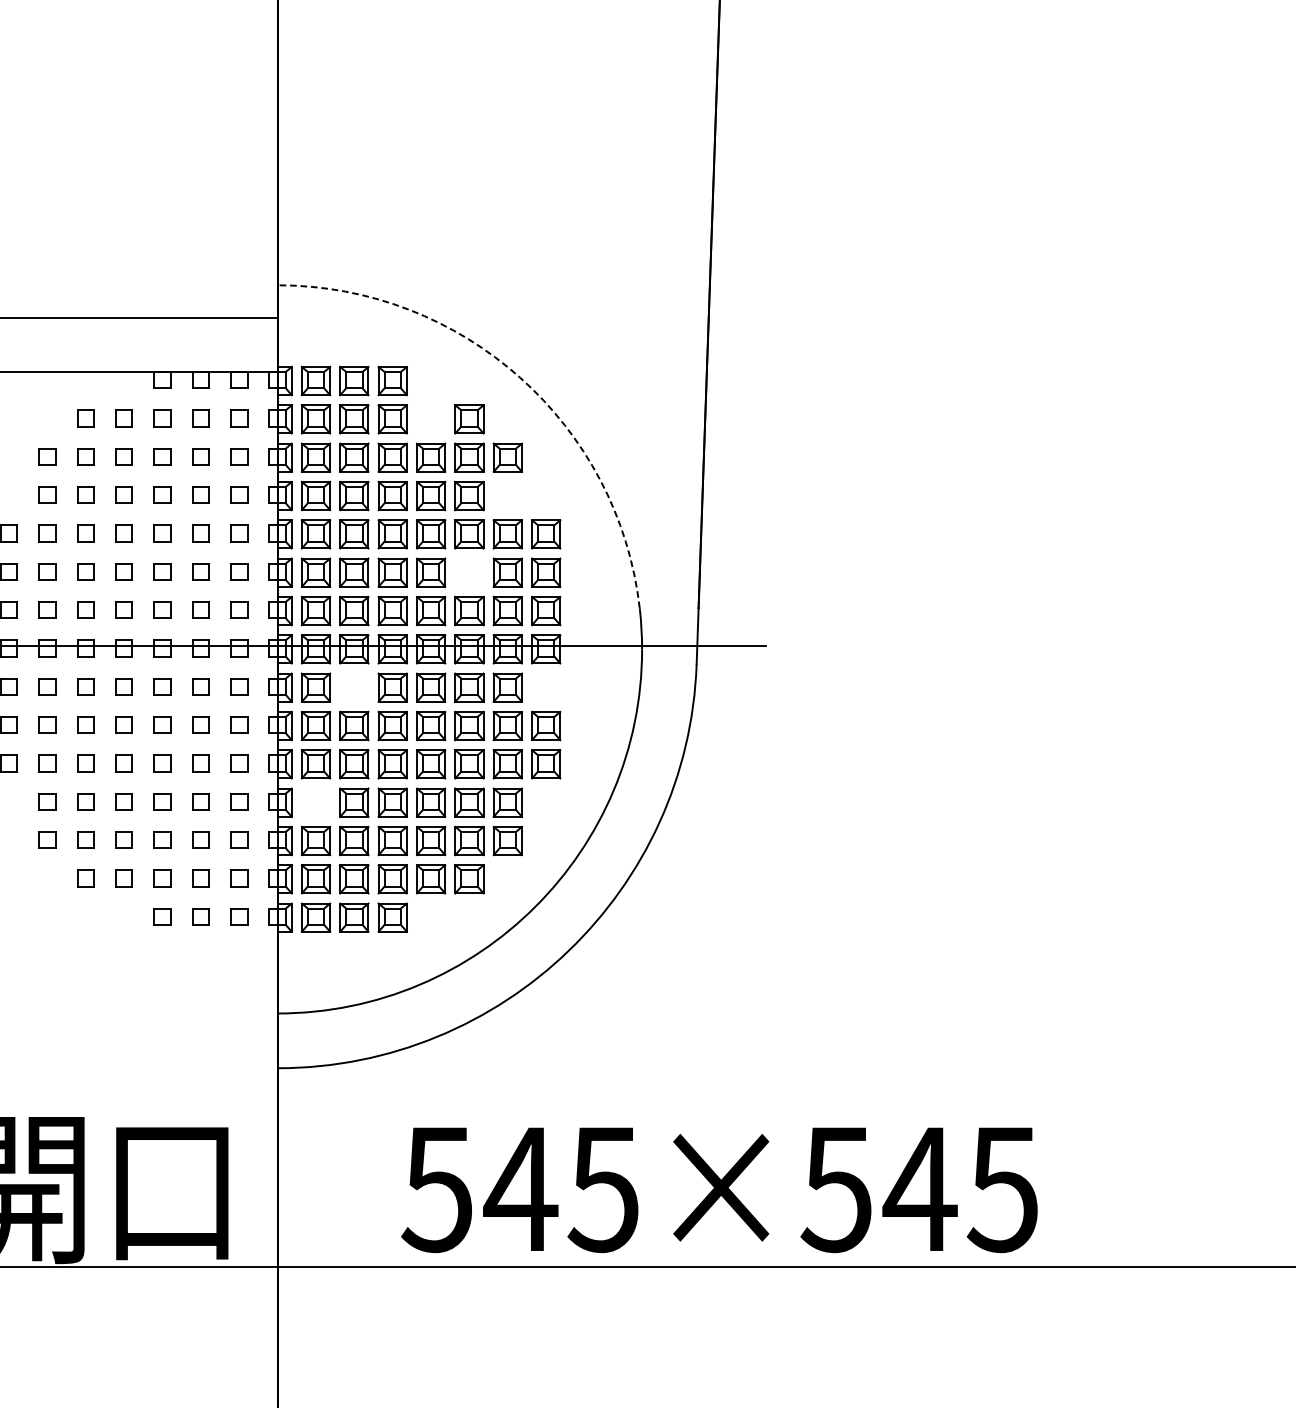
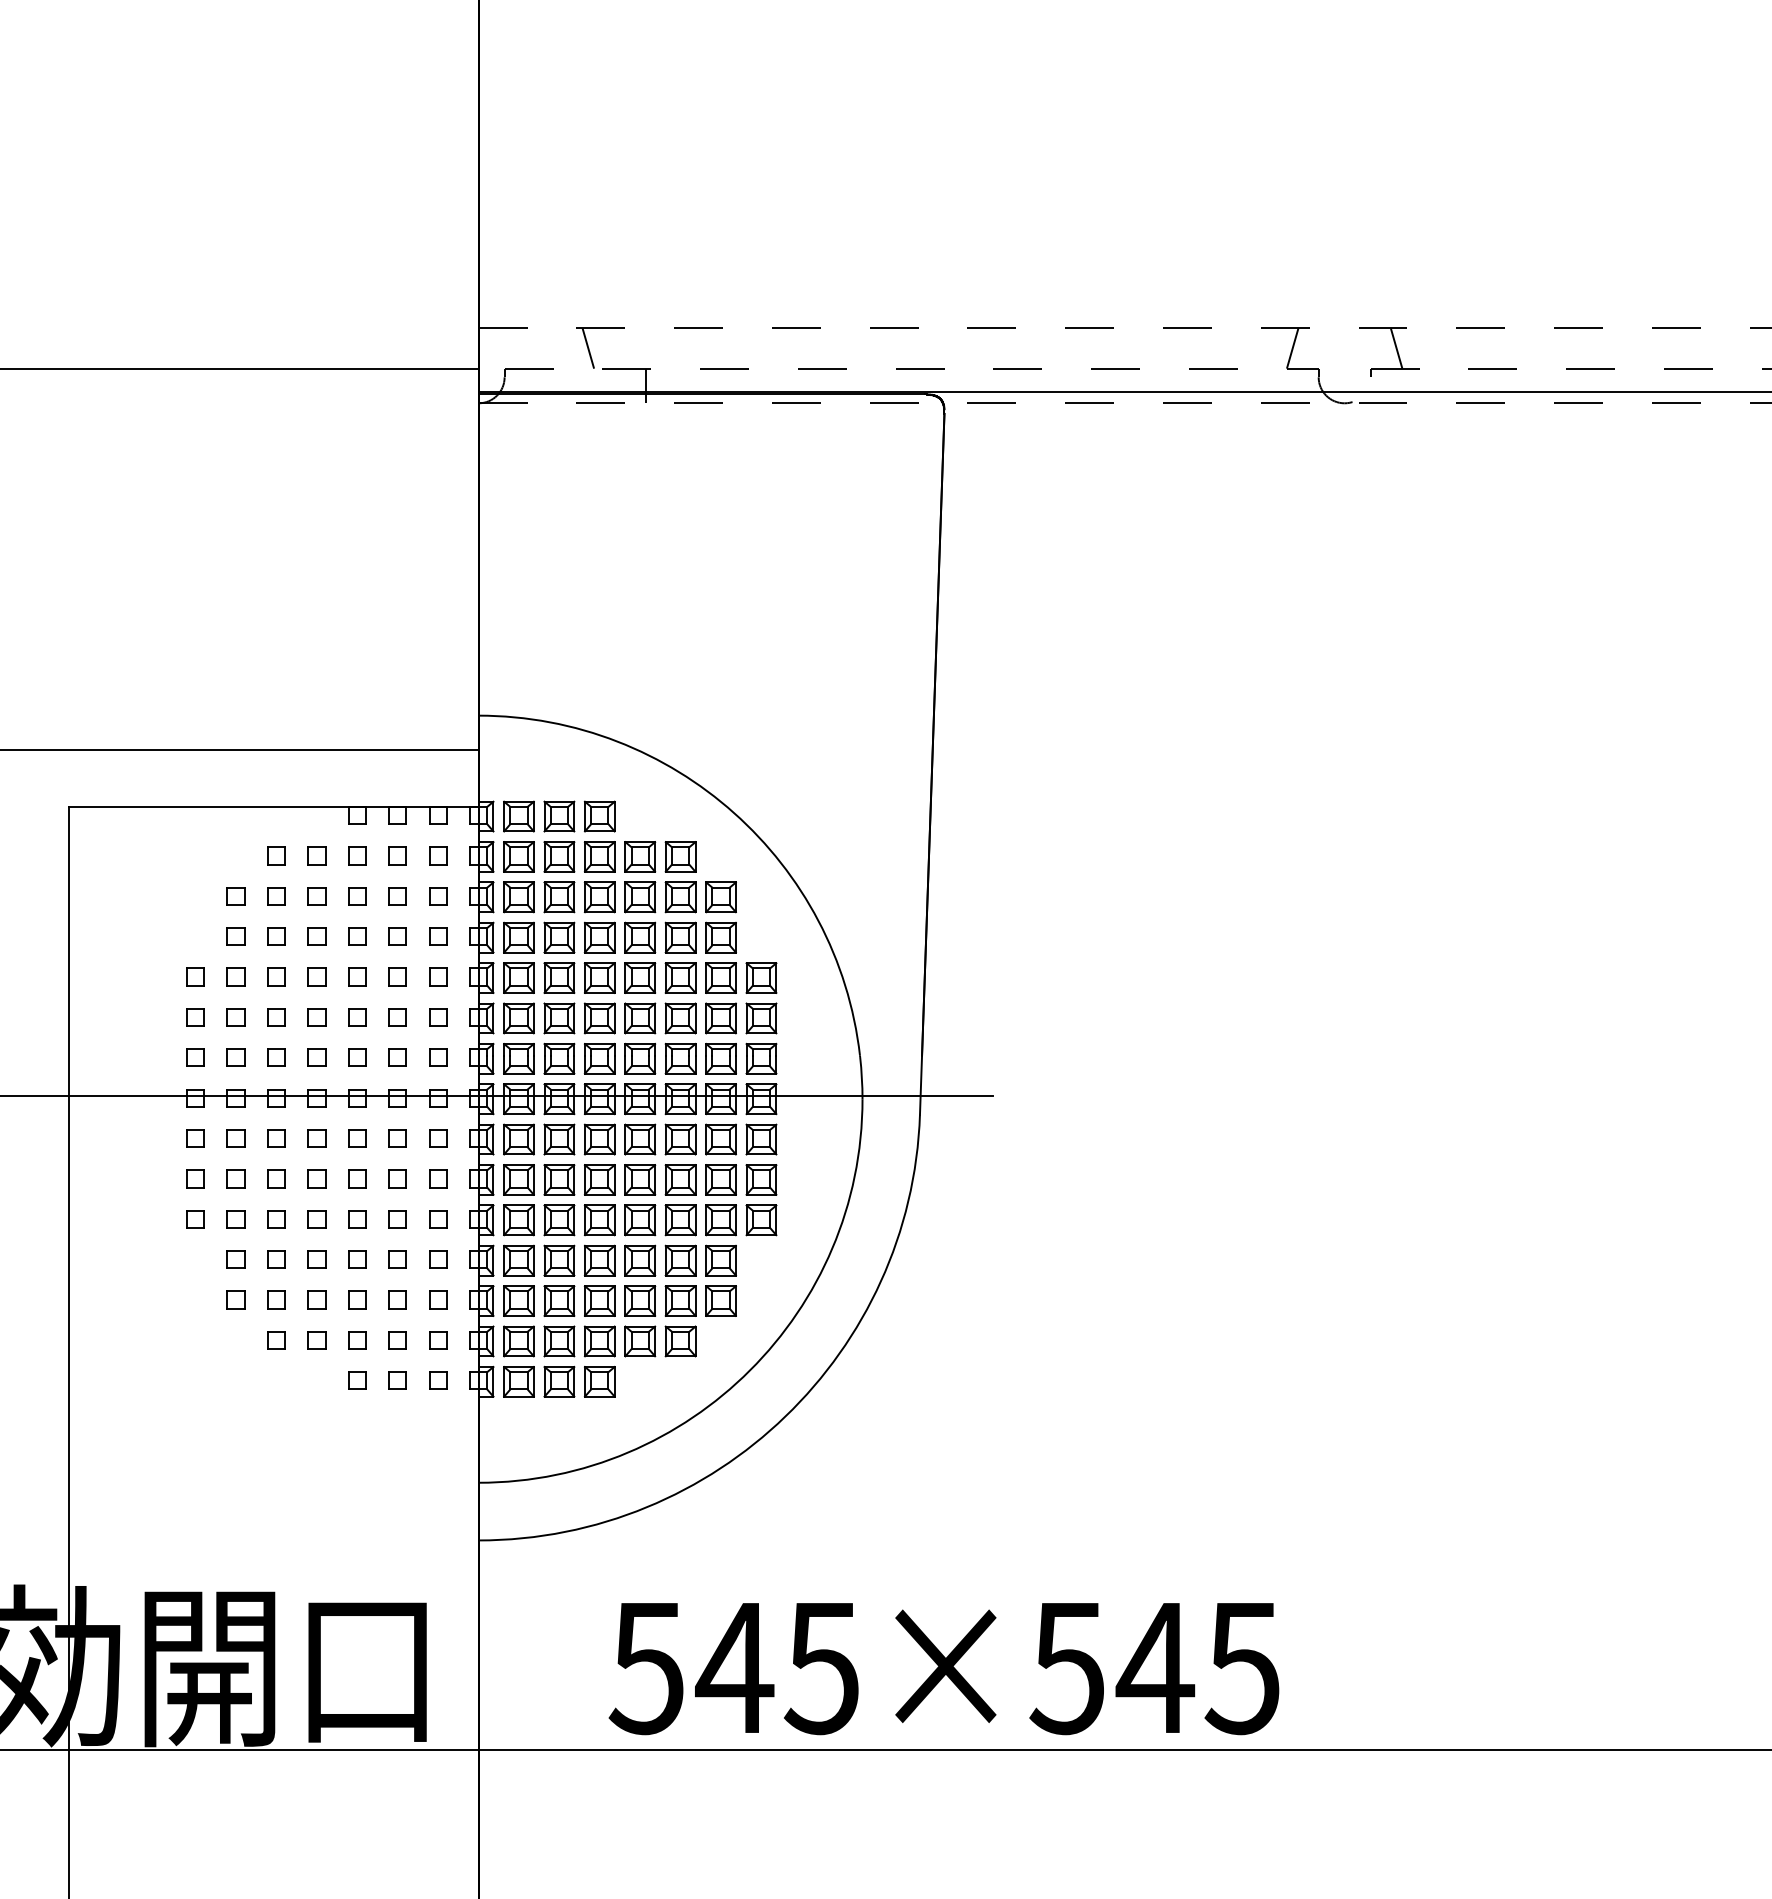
arc: (520, 378) -> (734, 813), dashed -> solid
part: (431, 418) -> (640, 856), added
part: (507, 495) -> (720, 937), added
part: (469, 572) -> (680, 1018), added
part: (354, 687) -> (559, 1139), added
part: (546, 687) -> (761, 1139), added
part: (315, 802) -> (518, 1260), added

